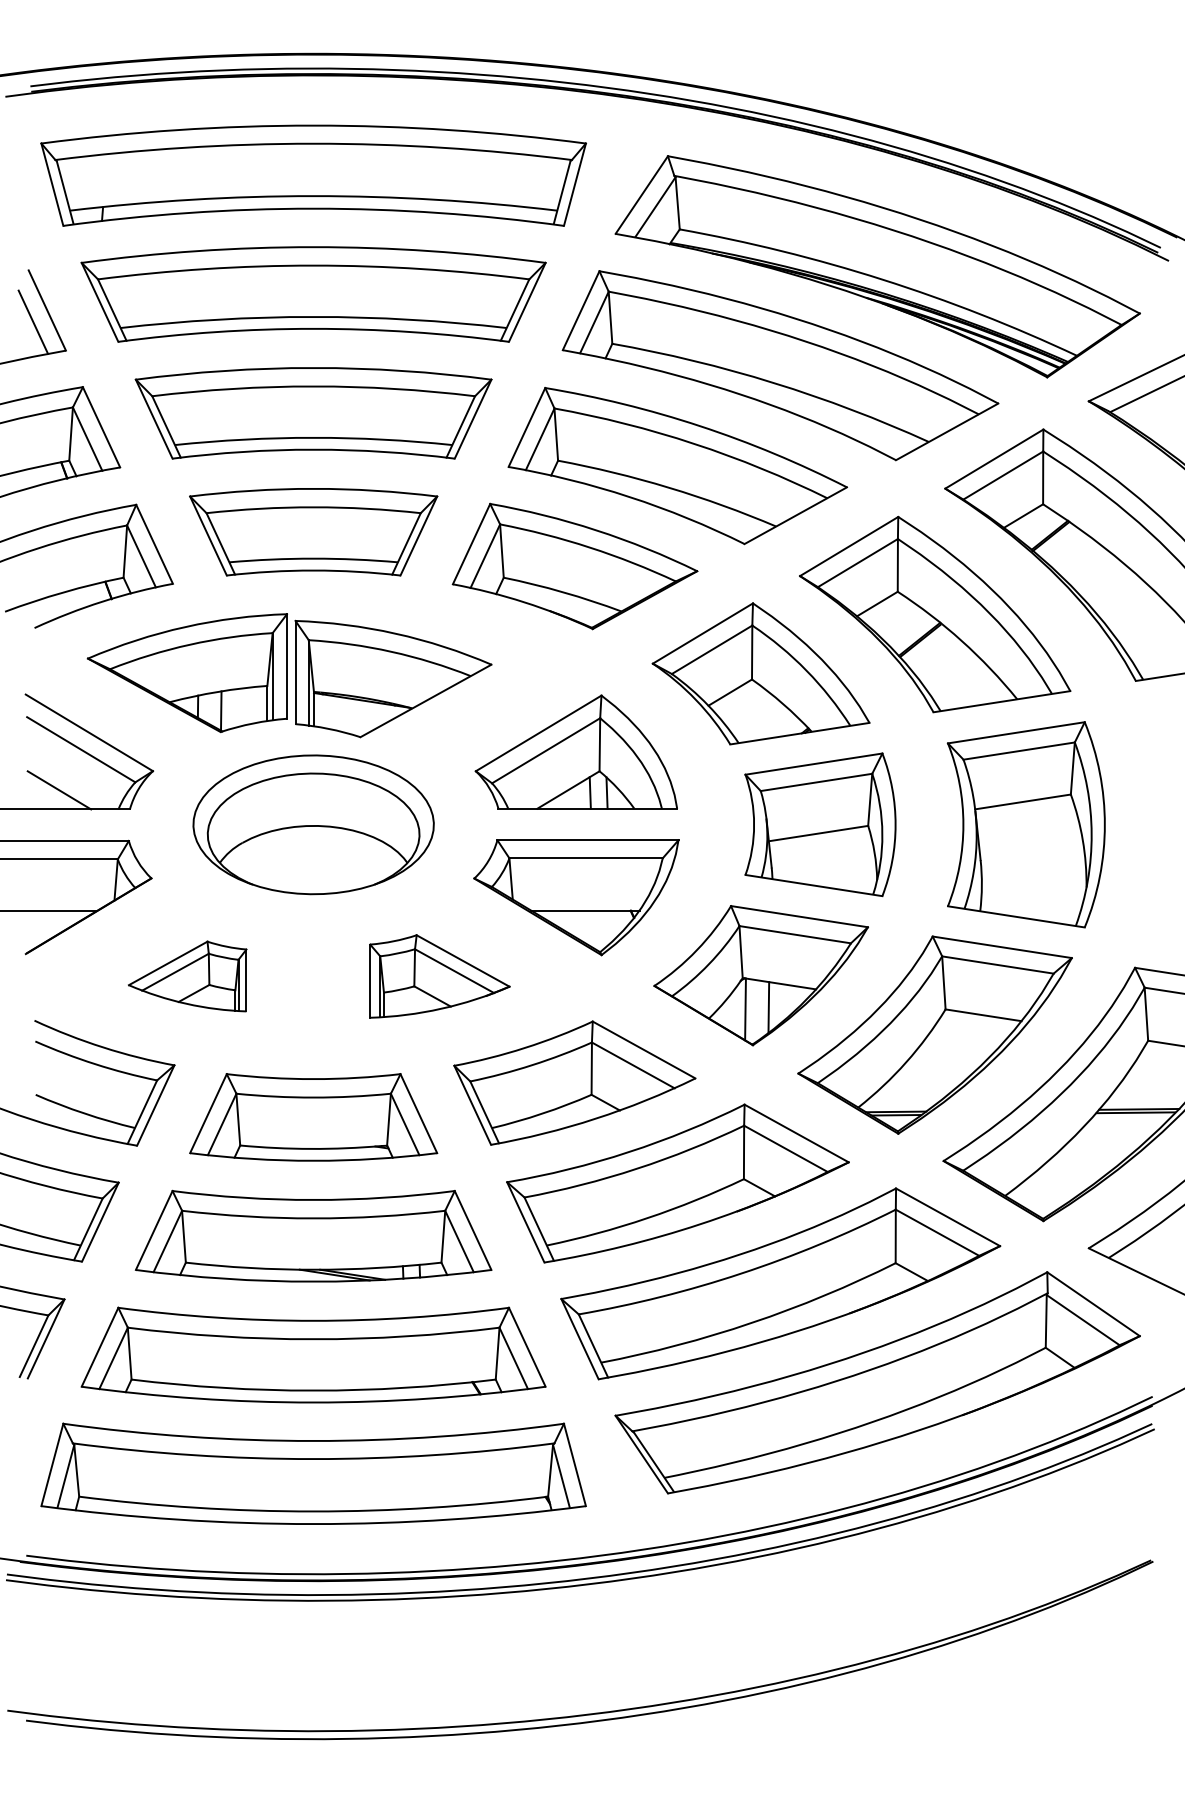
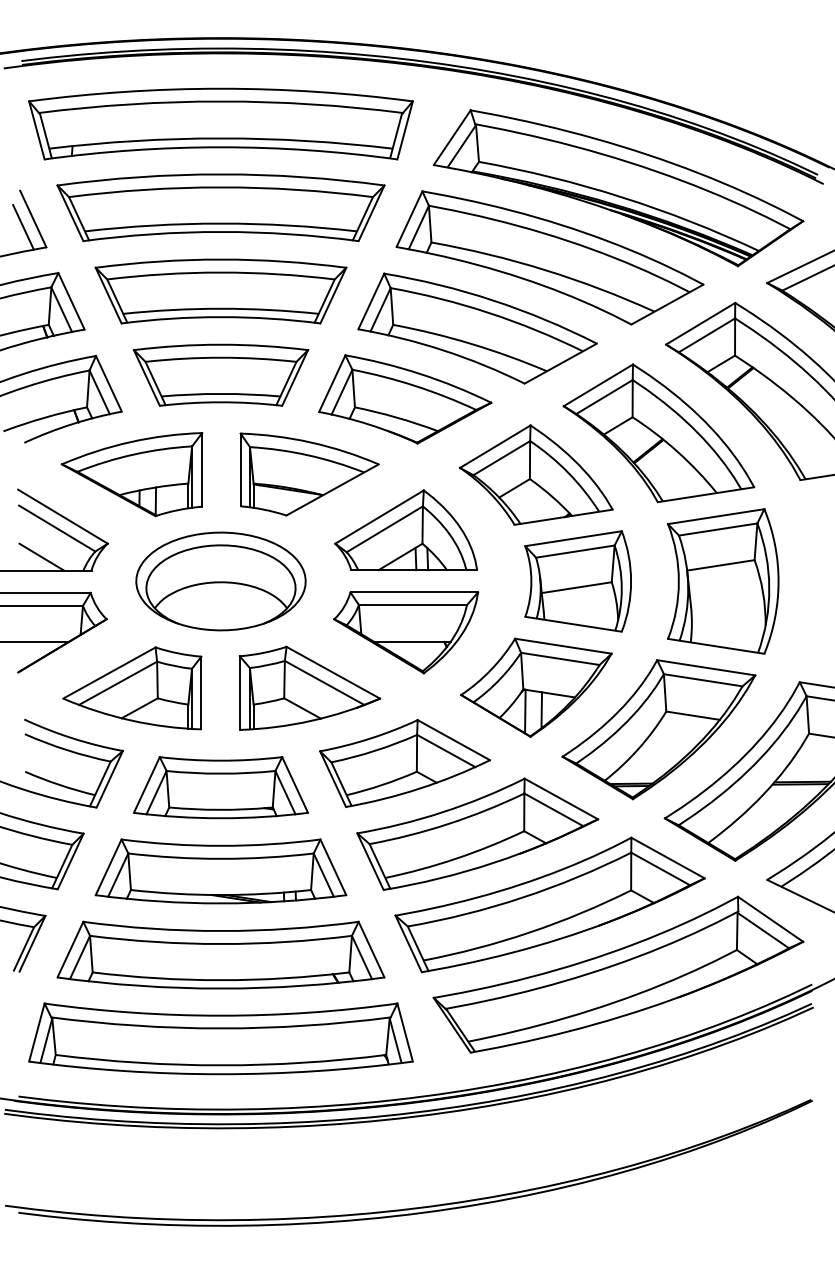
part: (393, 678) -> (309, 474), moved
part: (187, 976) -> (132, 688), size x1.67
part: (439, 976) -> (309, 688), size x1.43

